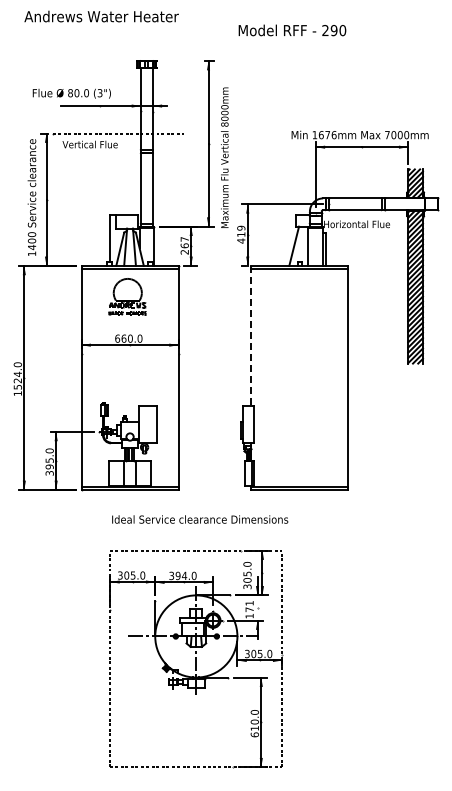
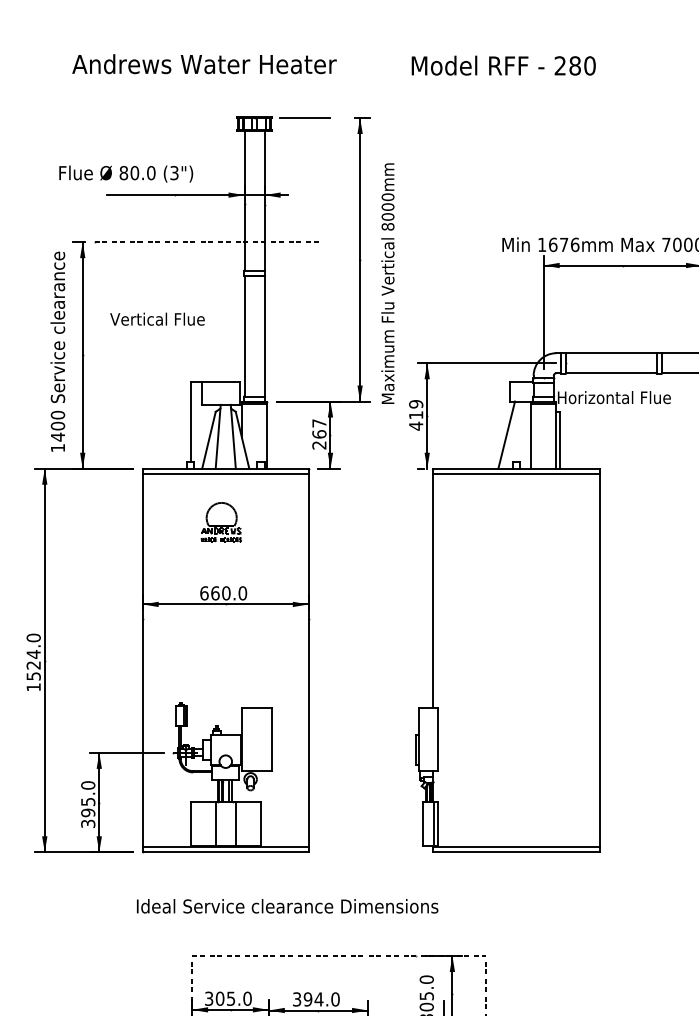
text: (101, 16) -> (204, 64), moved
text: (333, 30) -> (574, 65), 290 -> 280
line: (175, 61) -> (303, 118), added
text: (89, 144) -> (156, 319), moved
part: (127, 297) -> (221, 522), size x0.62
line: (251, 336) -> (433, 589), dashed -> solid
text: (200, 519) -> (288, 906), moved

